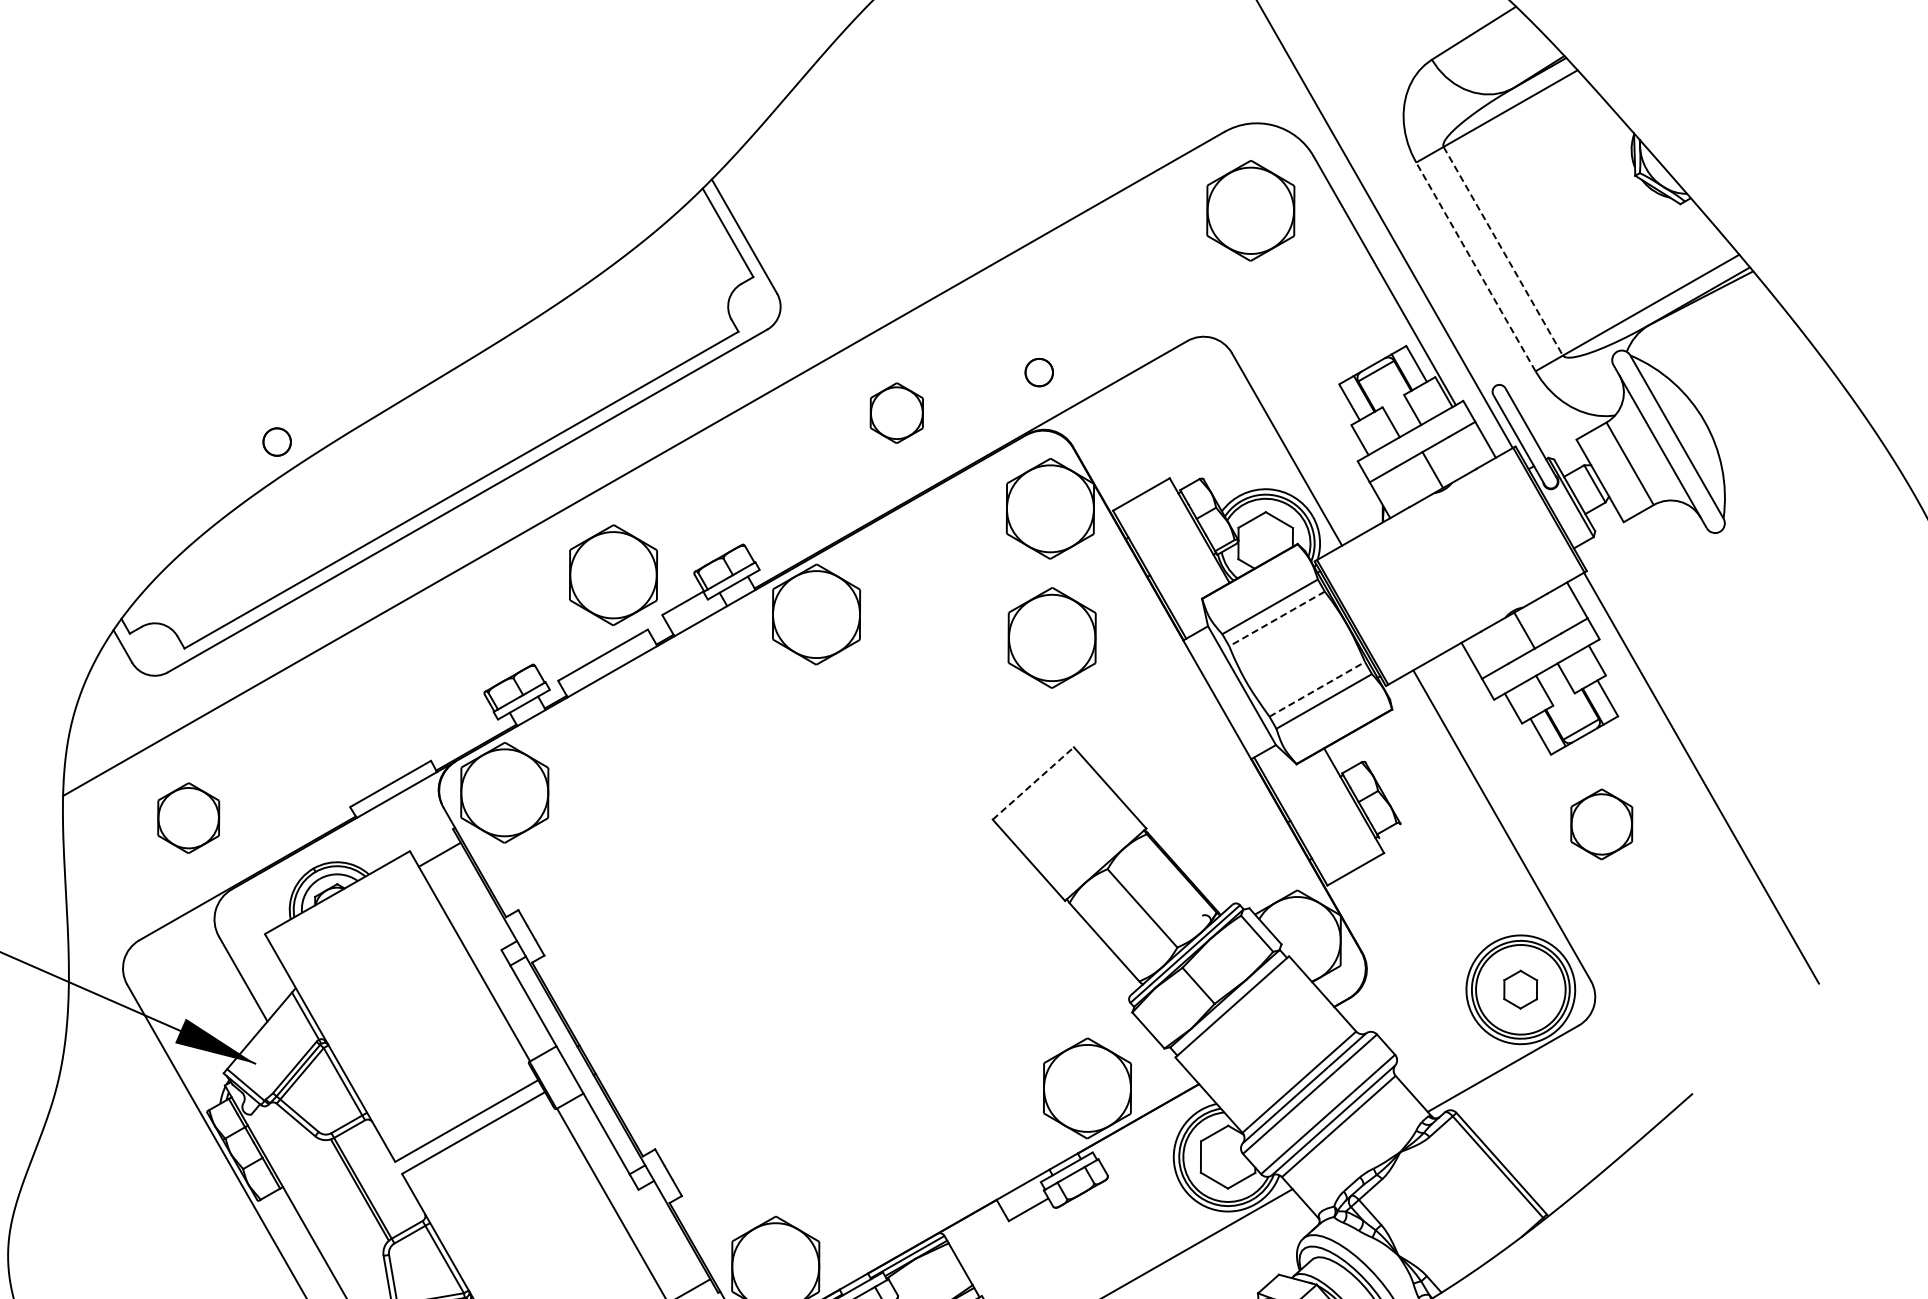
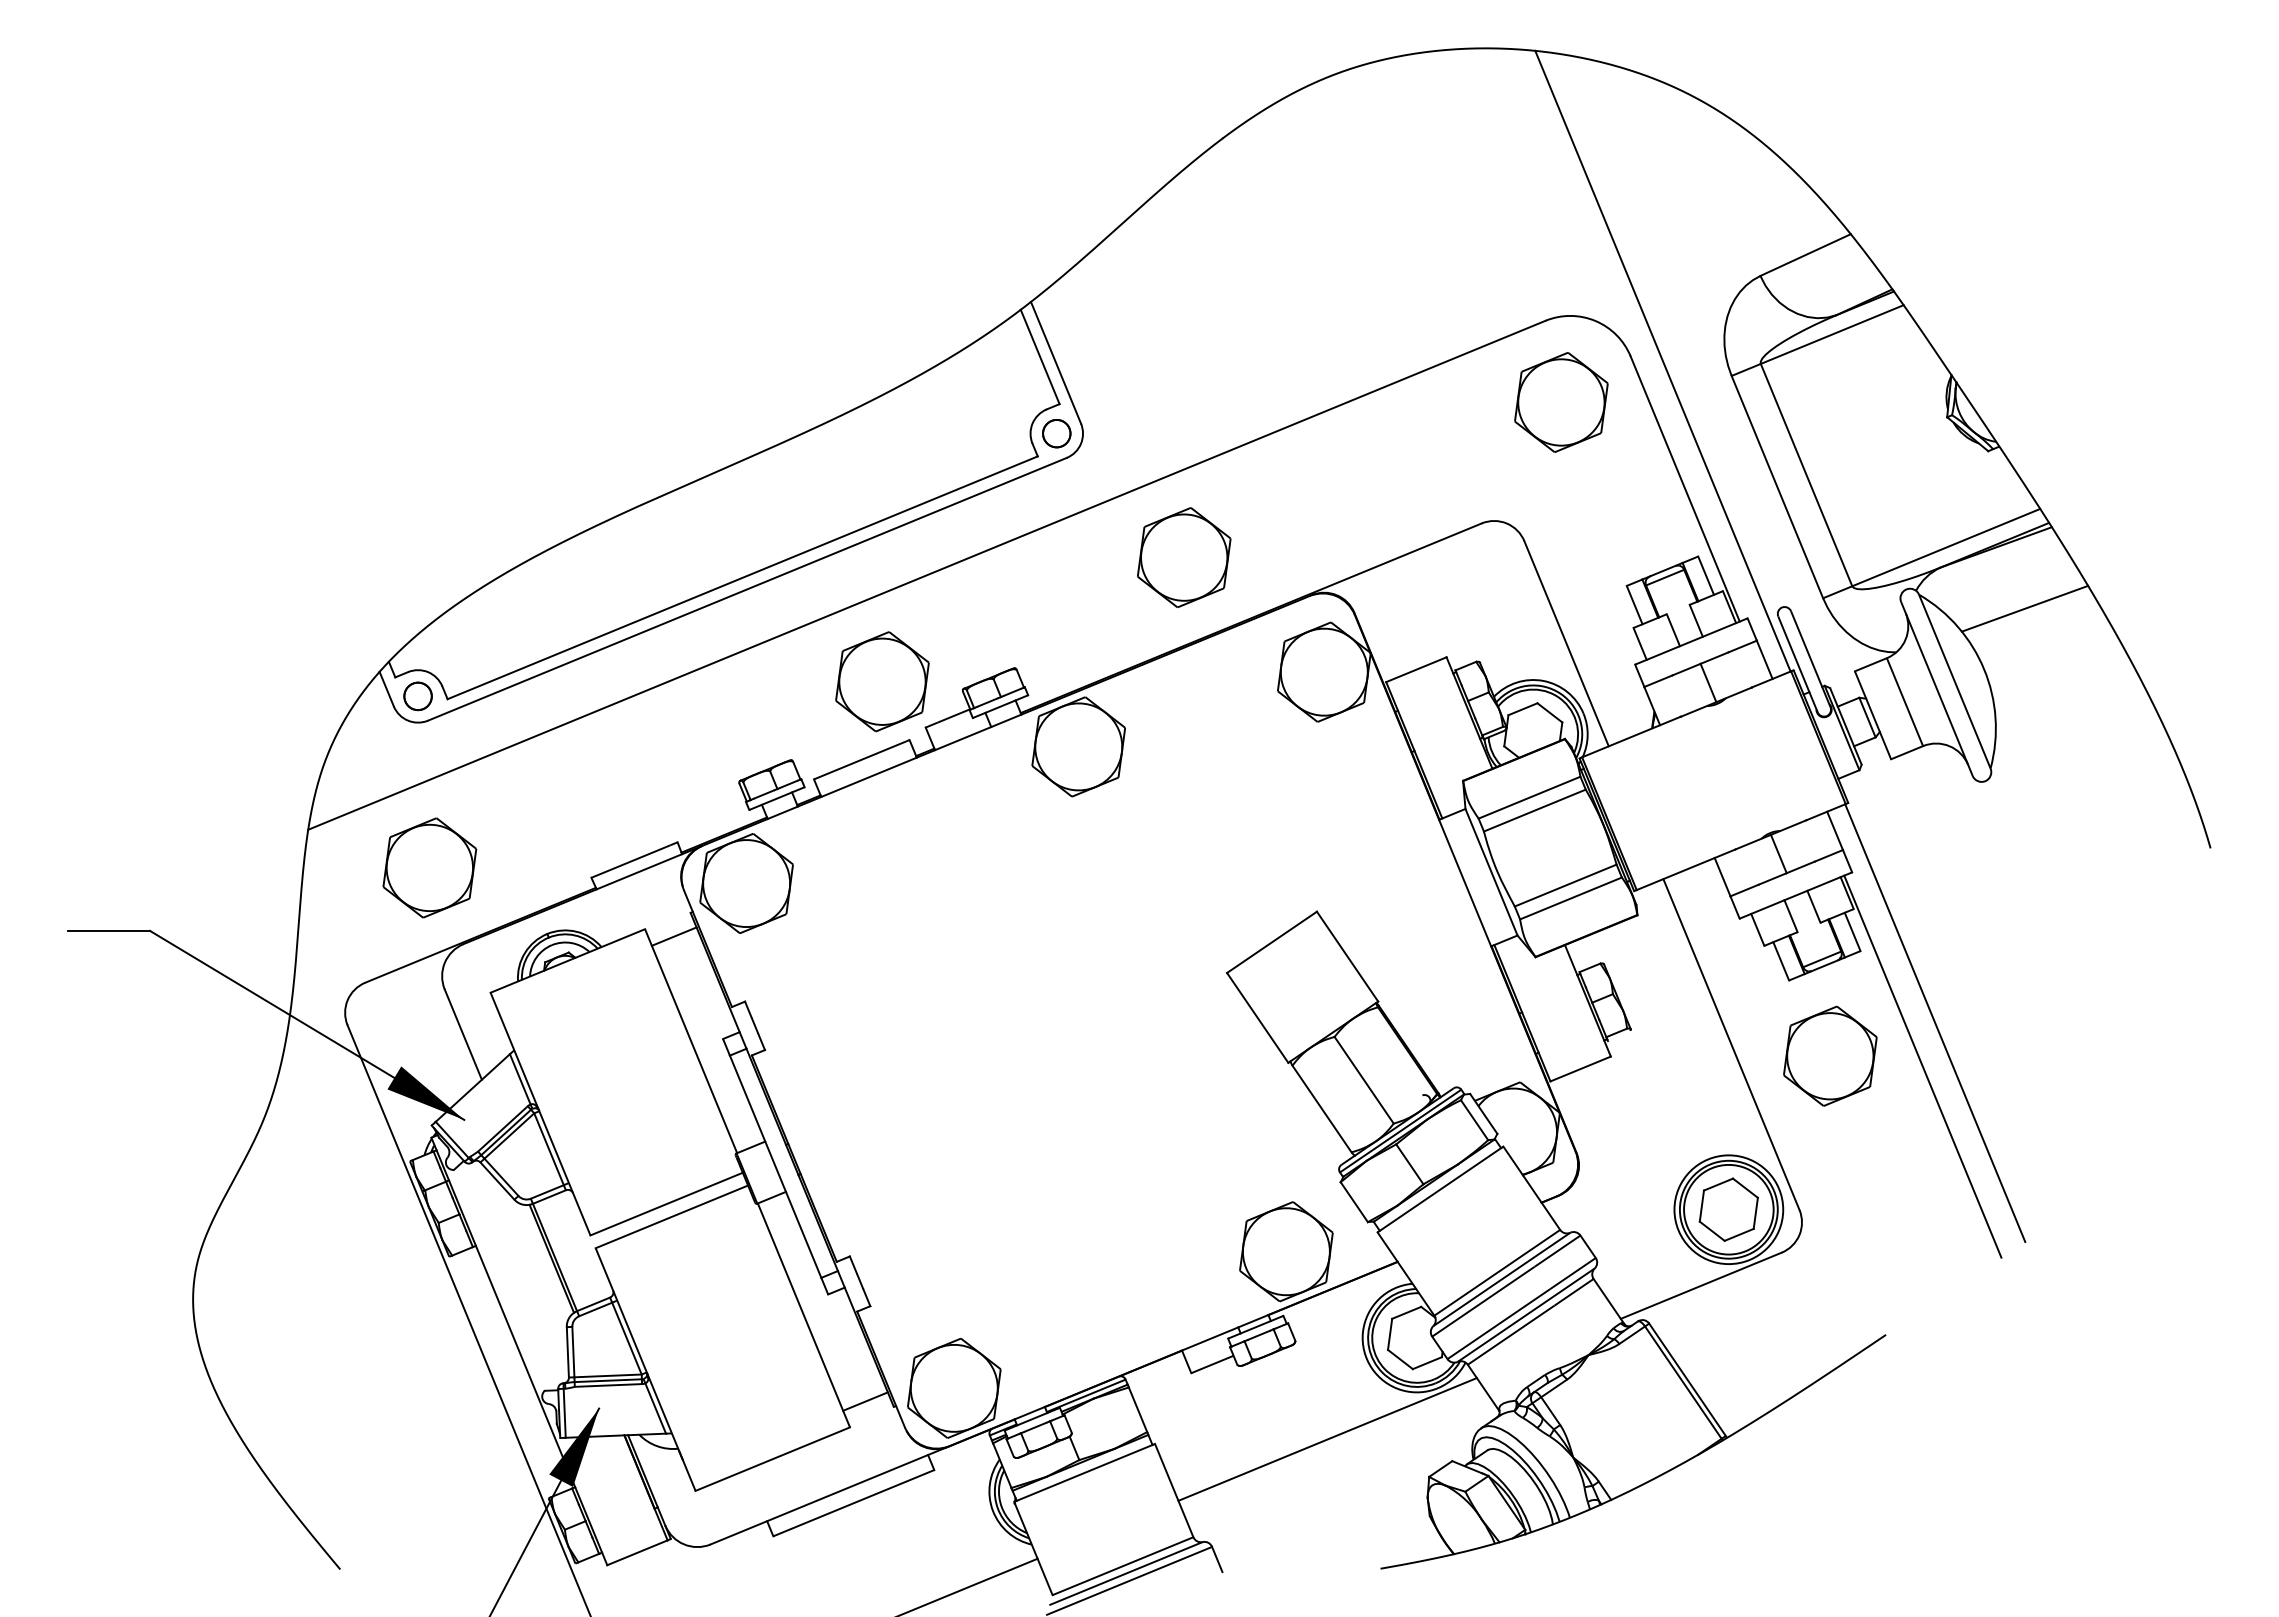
line: (1503, 251) -> (1806, 475), dashed -> solid
line: (1475, 266) -> (1777, 486), dashed -> solid
line: (1736, 355) -> (2024, 608), added
circle: (1038, 372) -> (1056, 433), moved
part: (897, 413) -> (1184, 557), size x1.67
part: (276, 442) -> (417, 696), moved
line: (1276, 618) -> (1534, 810), dashed -> solid
part: (1052, 637) -> (1309, 800), removed
line: (1318, 689) -> (1566, 885), dashed -> solid
line: (1033, 783) -> (1272, 942), dashed -> solid
part: (188, 817) -> (429, 867), size x1.43
line: (1694, 822) -> (1922, 1066), added
part: (1601, 823) -> (1830, 1055), size x1.43
part: (1520, 989) -> (1728, 1209), size x1.67

